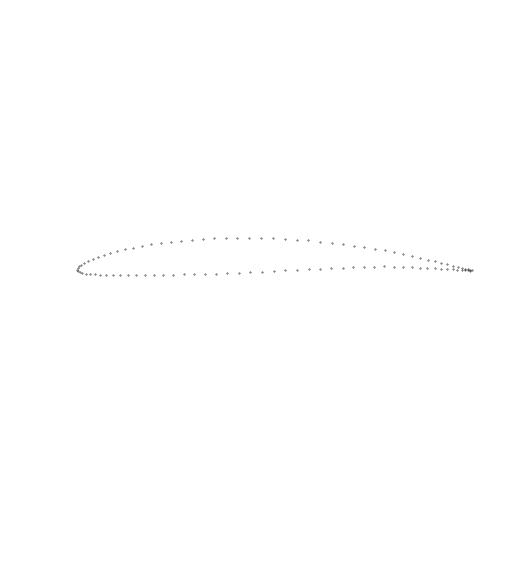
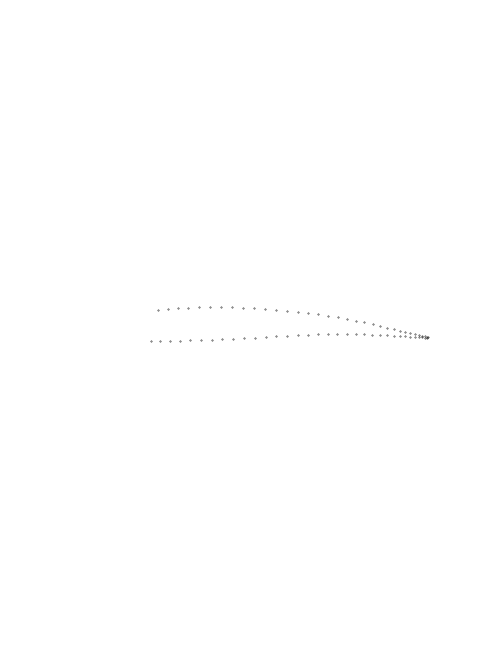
part: (125, 251) -> (106, 319), removed

